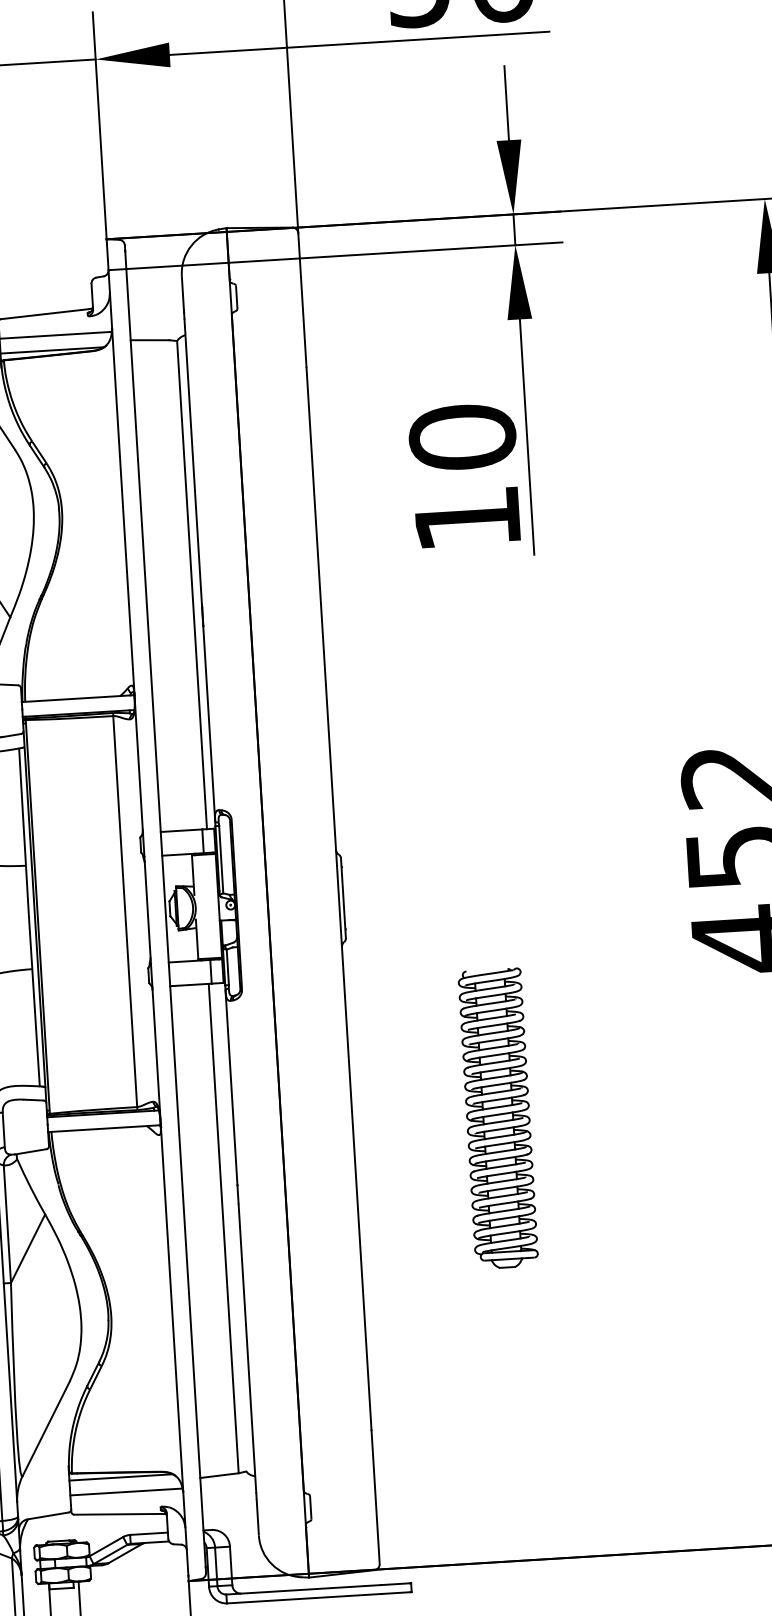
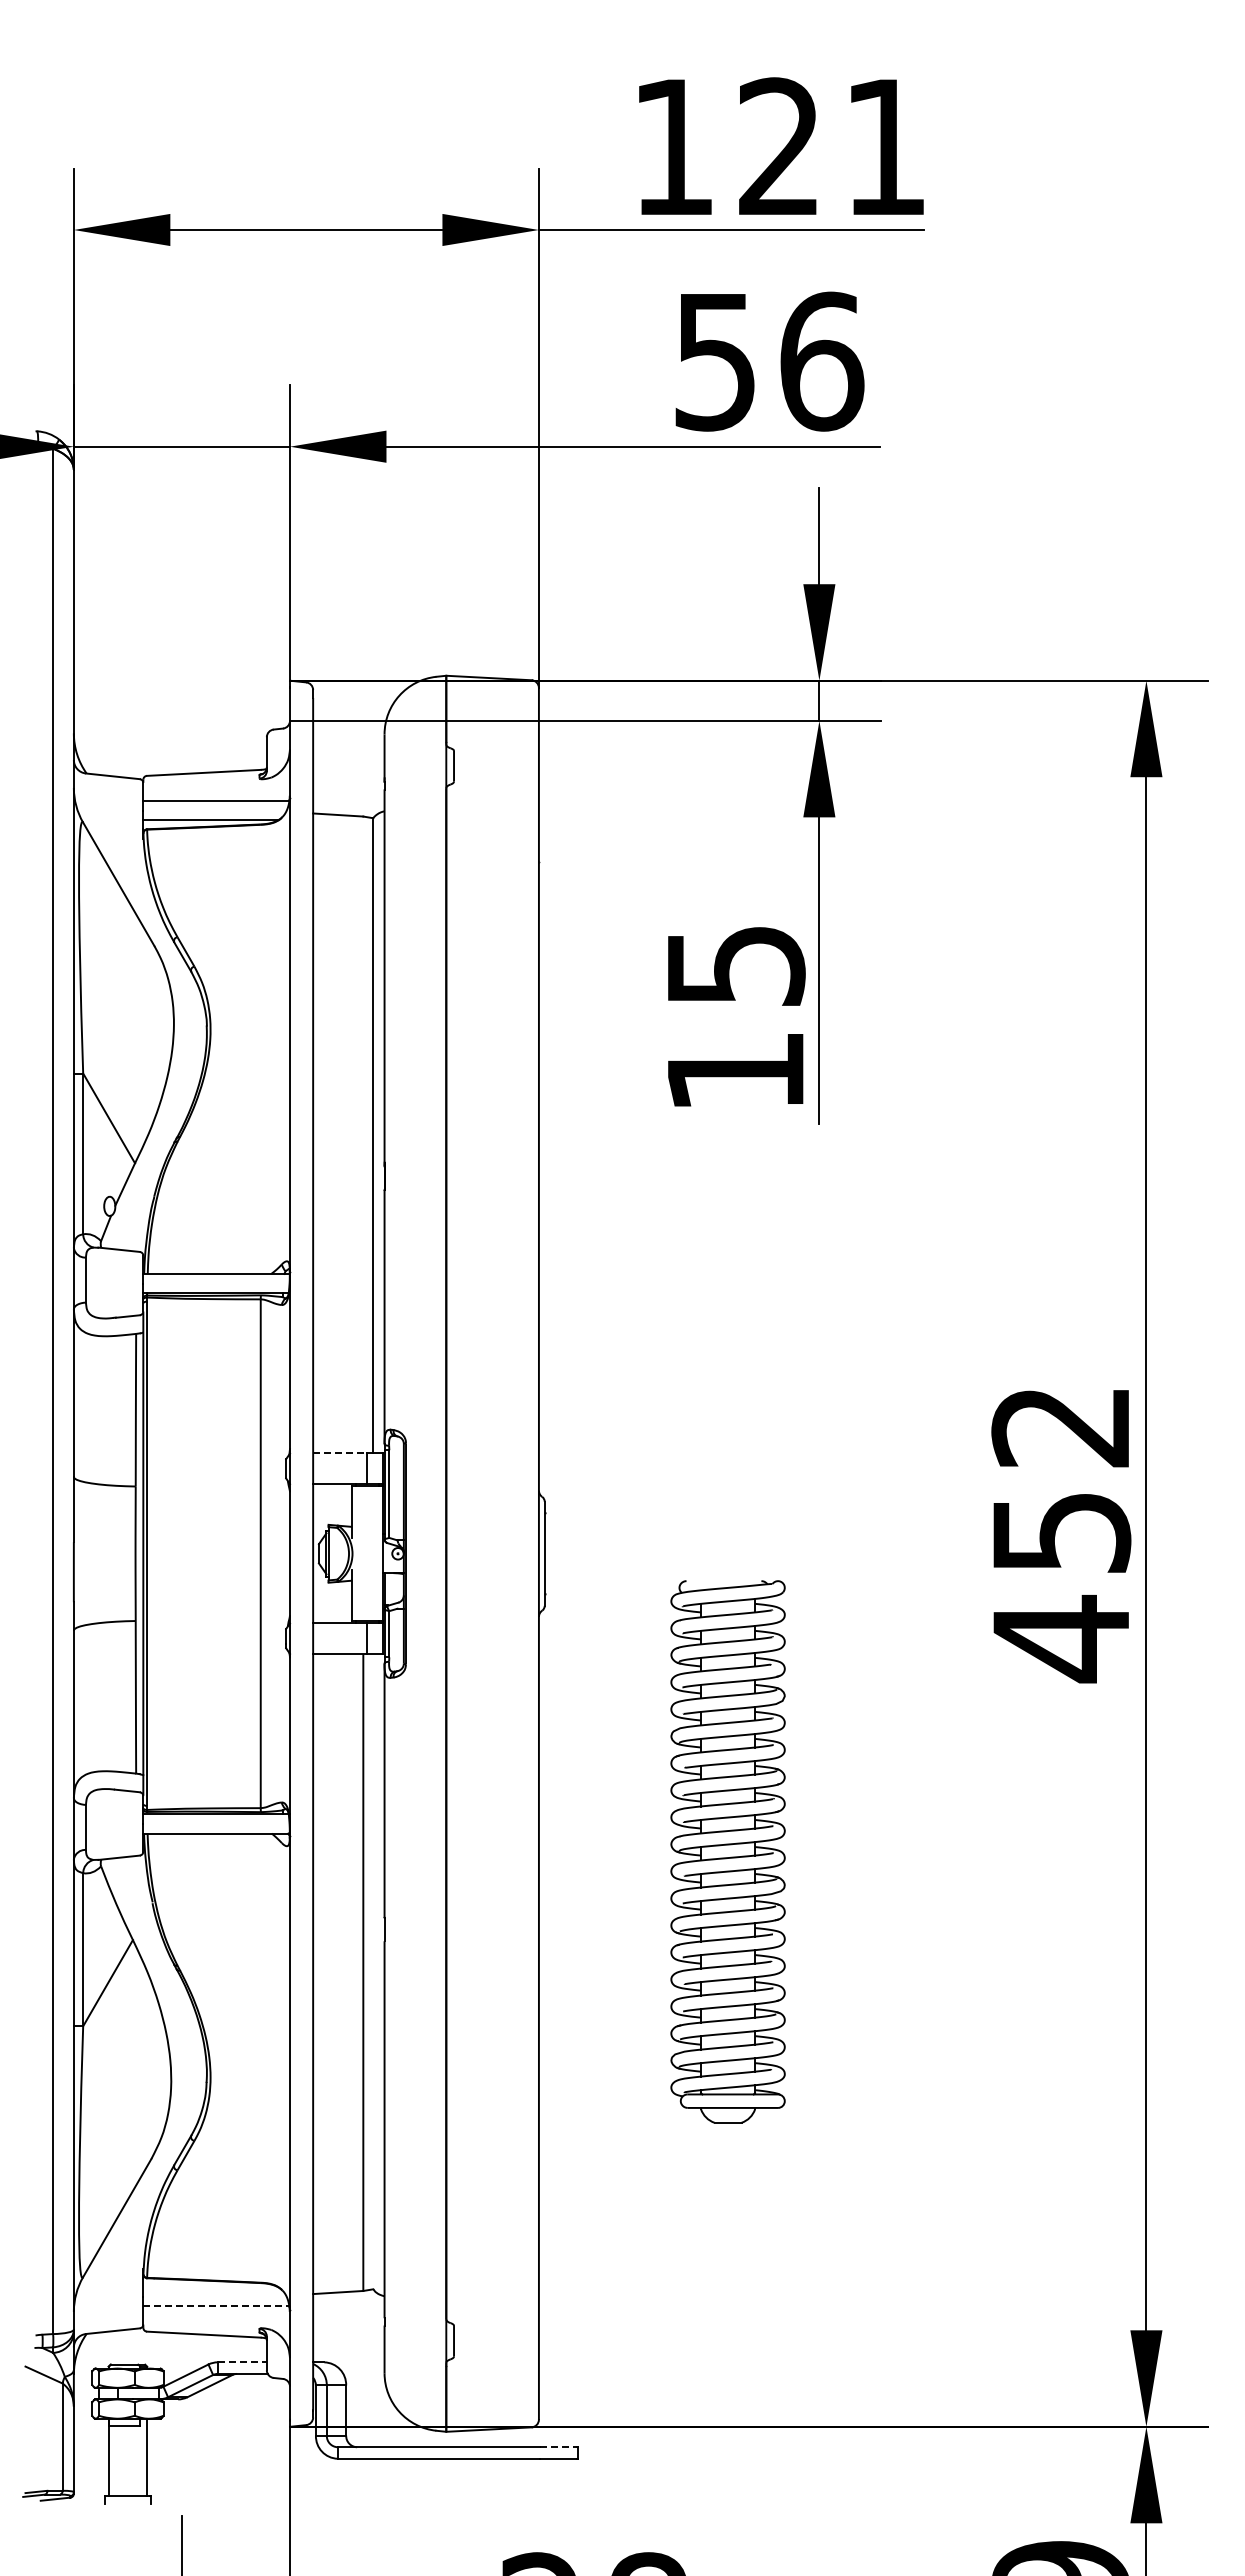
text: (462, 437) -> (735, 965), 10 -> 15
line: (181, 830) -> (340, 1453), solid -> dashed
part: (497, 1118) -> (727, 1851), size x1.4
line: (121, 1477) -> (210, 2287), removed
line: (126, 1492) -> (216, 2306), solid -> dashed
line: (149, 1533) -> (242, 2362), solid -> dashed
line: (396, 1584) -> (558, 2447), solid -> dashed

